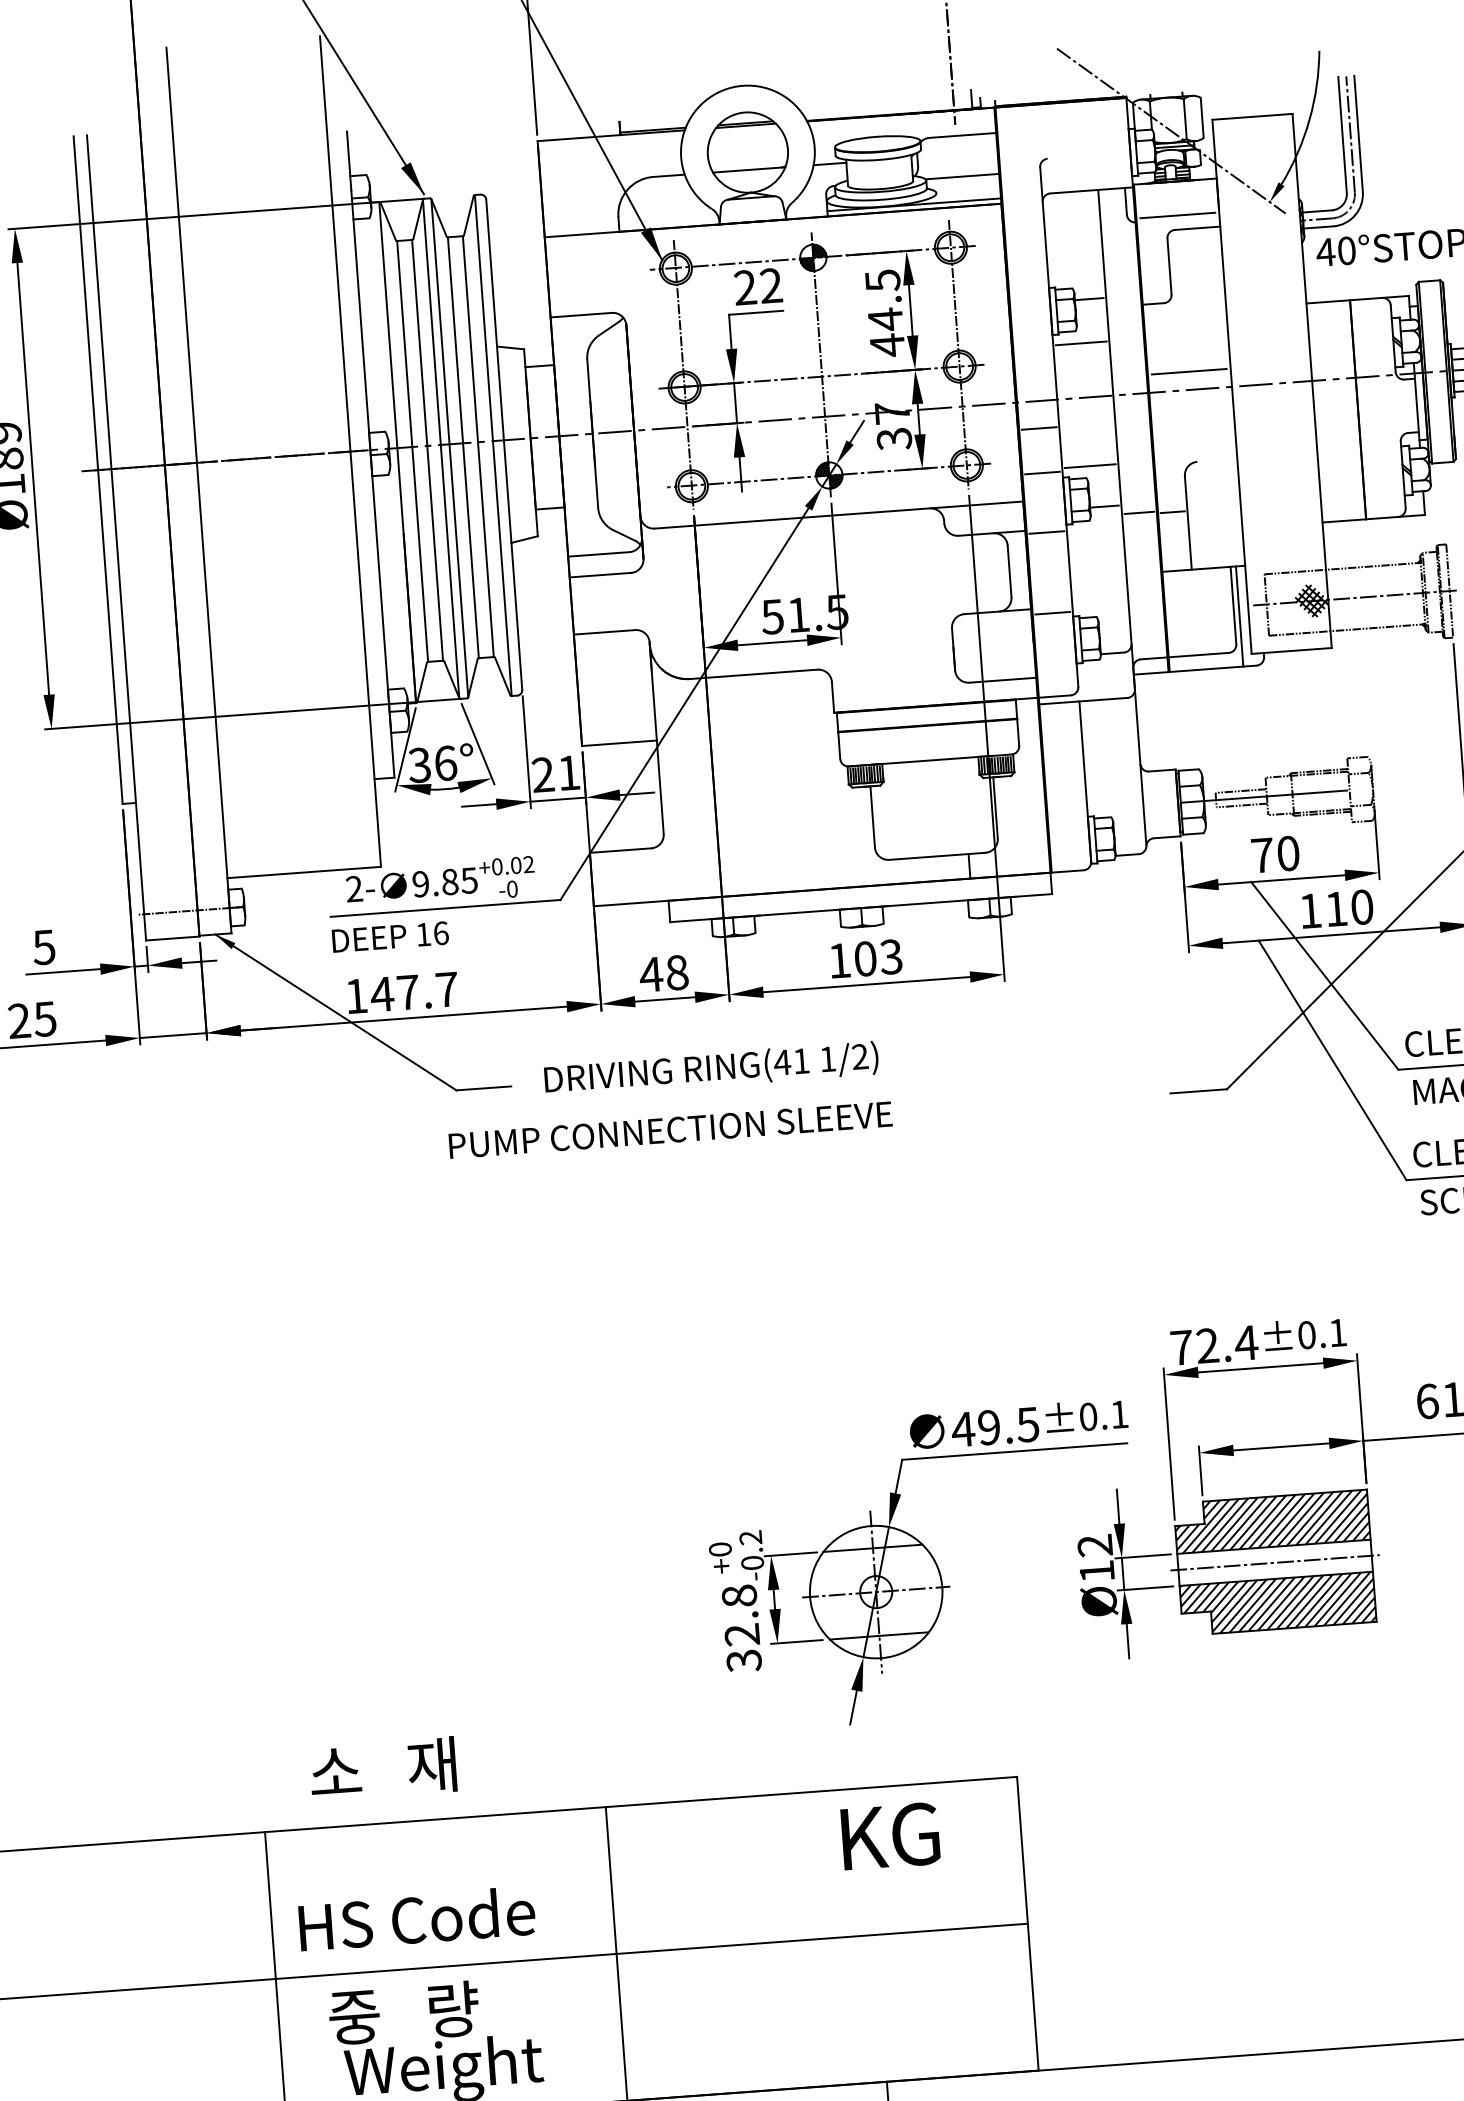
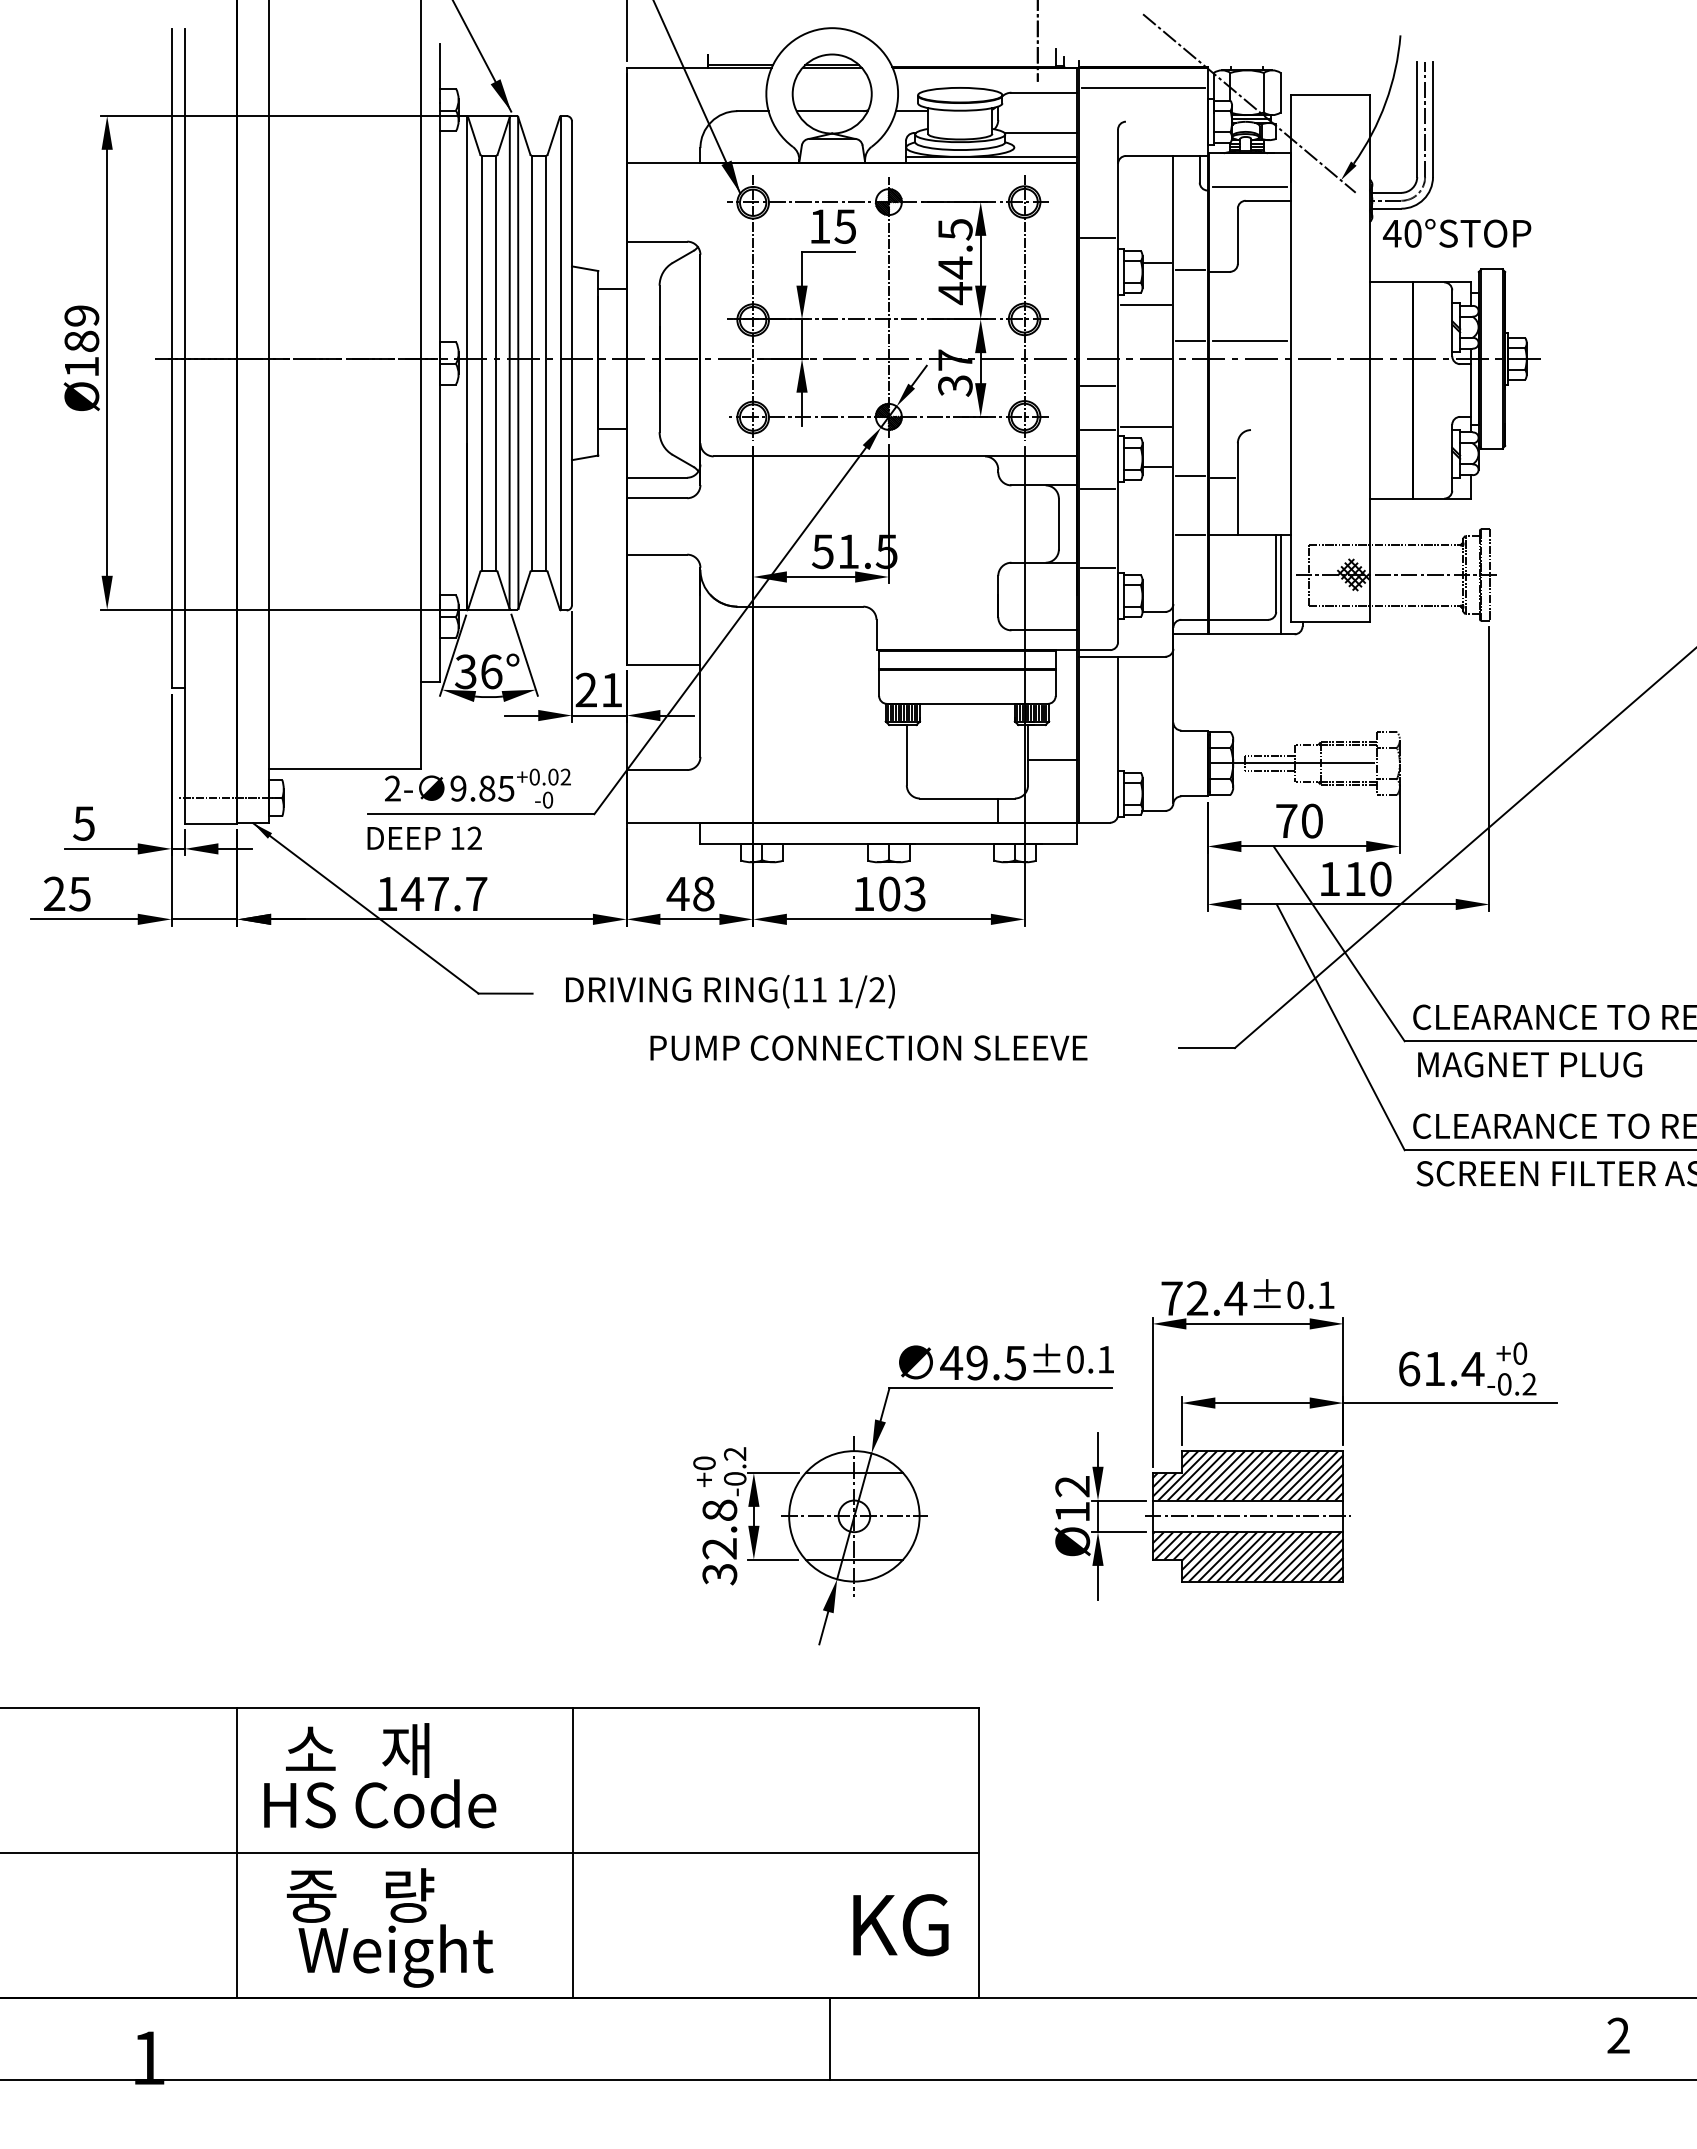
line: (1061, 122) -> (1142, 87), added
line: (1028, 278) -> (1098, 237), added
text: (758, 286) -> (832, 226), 22 -> 15
line: (1124, 303) -> (1190, 269), added
line: (1129, 375) -> (1190, 340), added
line: (1143, 573) -> (1190, 535), added
line: (1020, 810) -> (1052, 759), added
text: (440, 933) -> (474, 838), 16 -> 12
text: (782, 1062) -> (800, 989), RING(41 -> RING(11
text: (670, 1129) -> (868, 1047), moved
text: (383, 1769) -> (357, 1750), moved
text: (890, 1836) -> (900, 1925), moved

